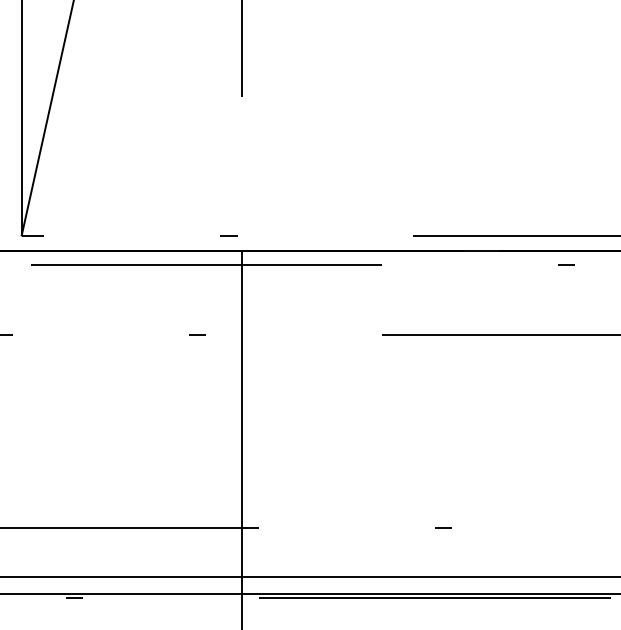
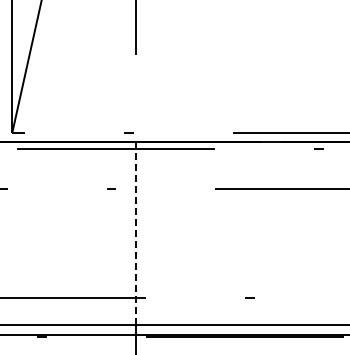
line: (242, 414) -> (136, 233), solid -> dashed

